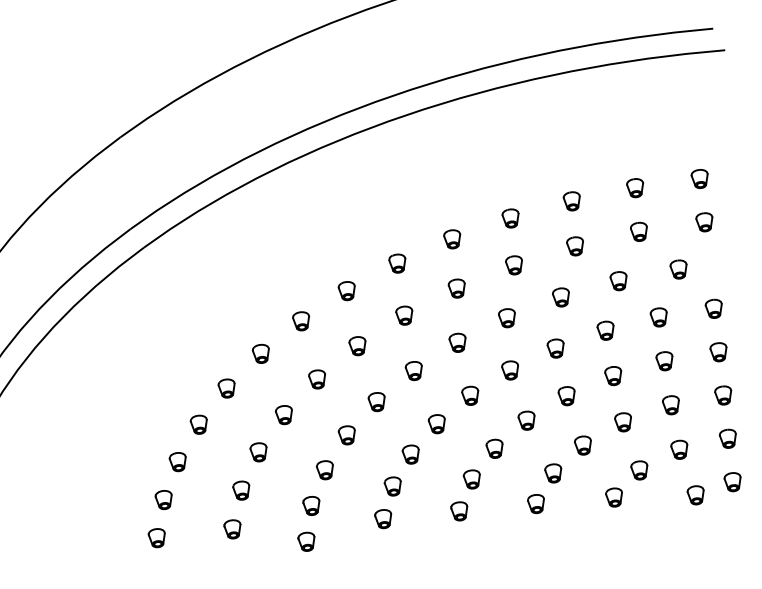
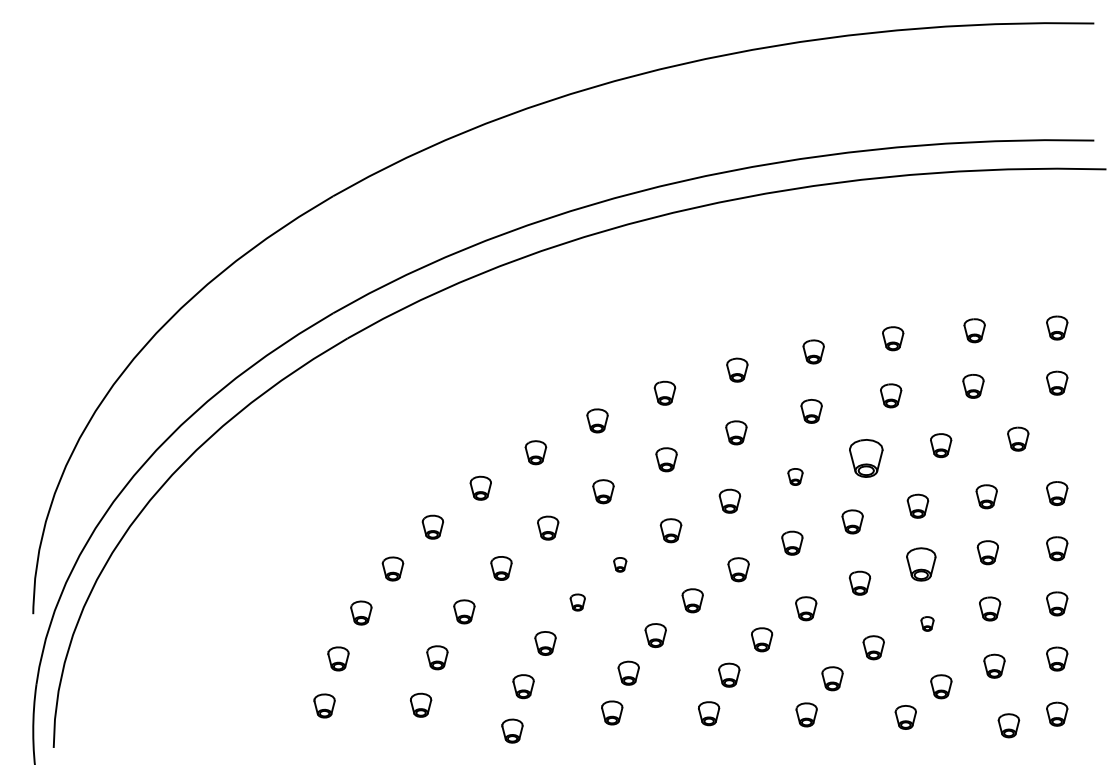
part: (561, 296) -> (866, 457), size x1.6
part: (507, 317) -> (795, 476), size x0.7
part: (613, 375) -> (921, 563), size x1.4
part: (377, 401) -> (620, 564), size x0.6
part: (623, 421) -> (927, 623), size x0.6
part: (346, 435) -> (577, 602), size x0.7

